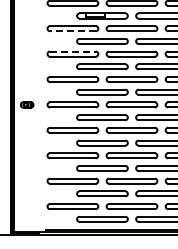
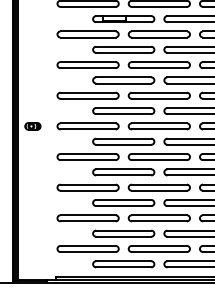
line: (72, 31) -> (87, 37), dashed -> solid
line: (72, 51) -> (87, 61), dashed -> solid

